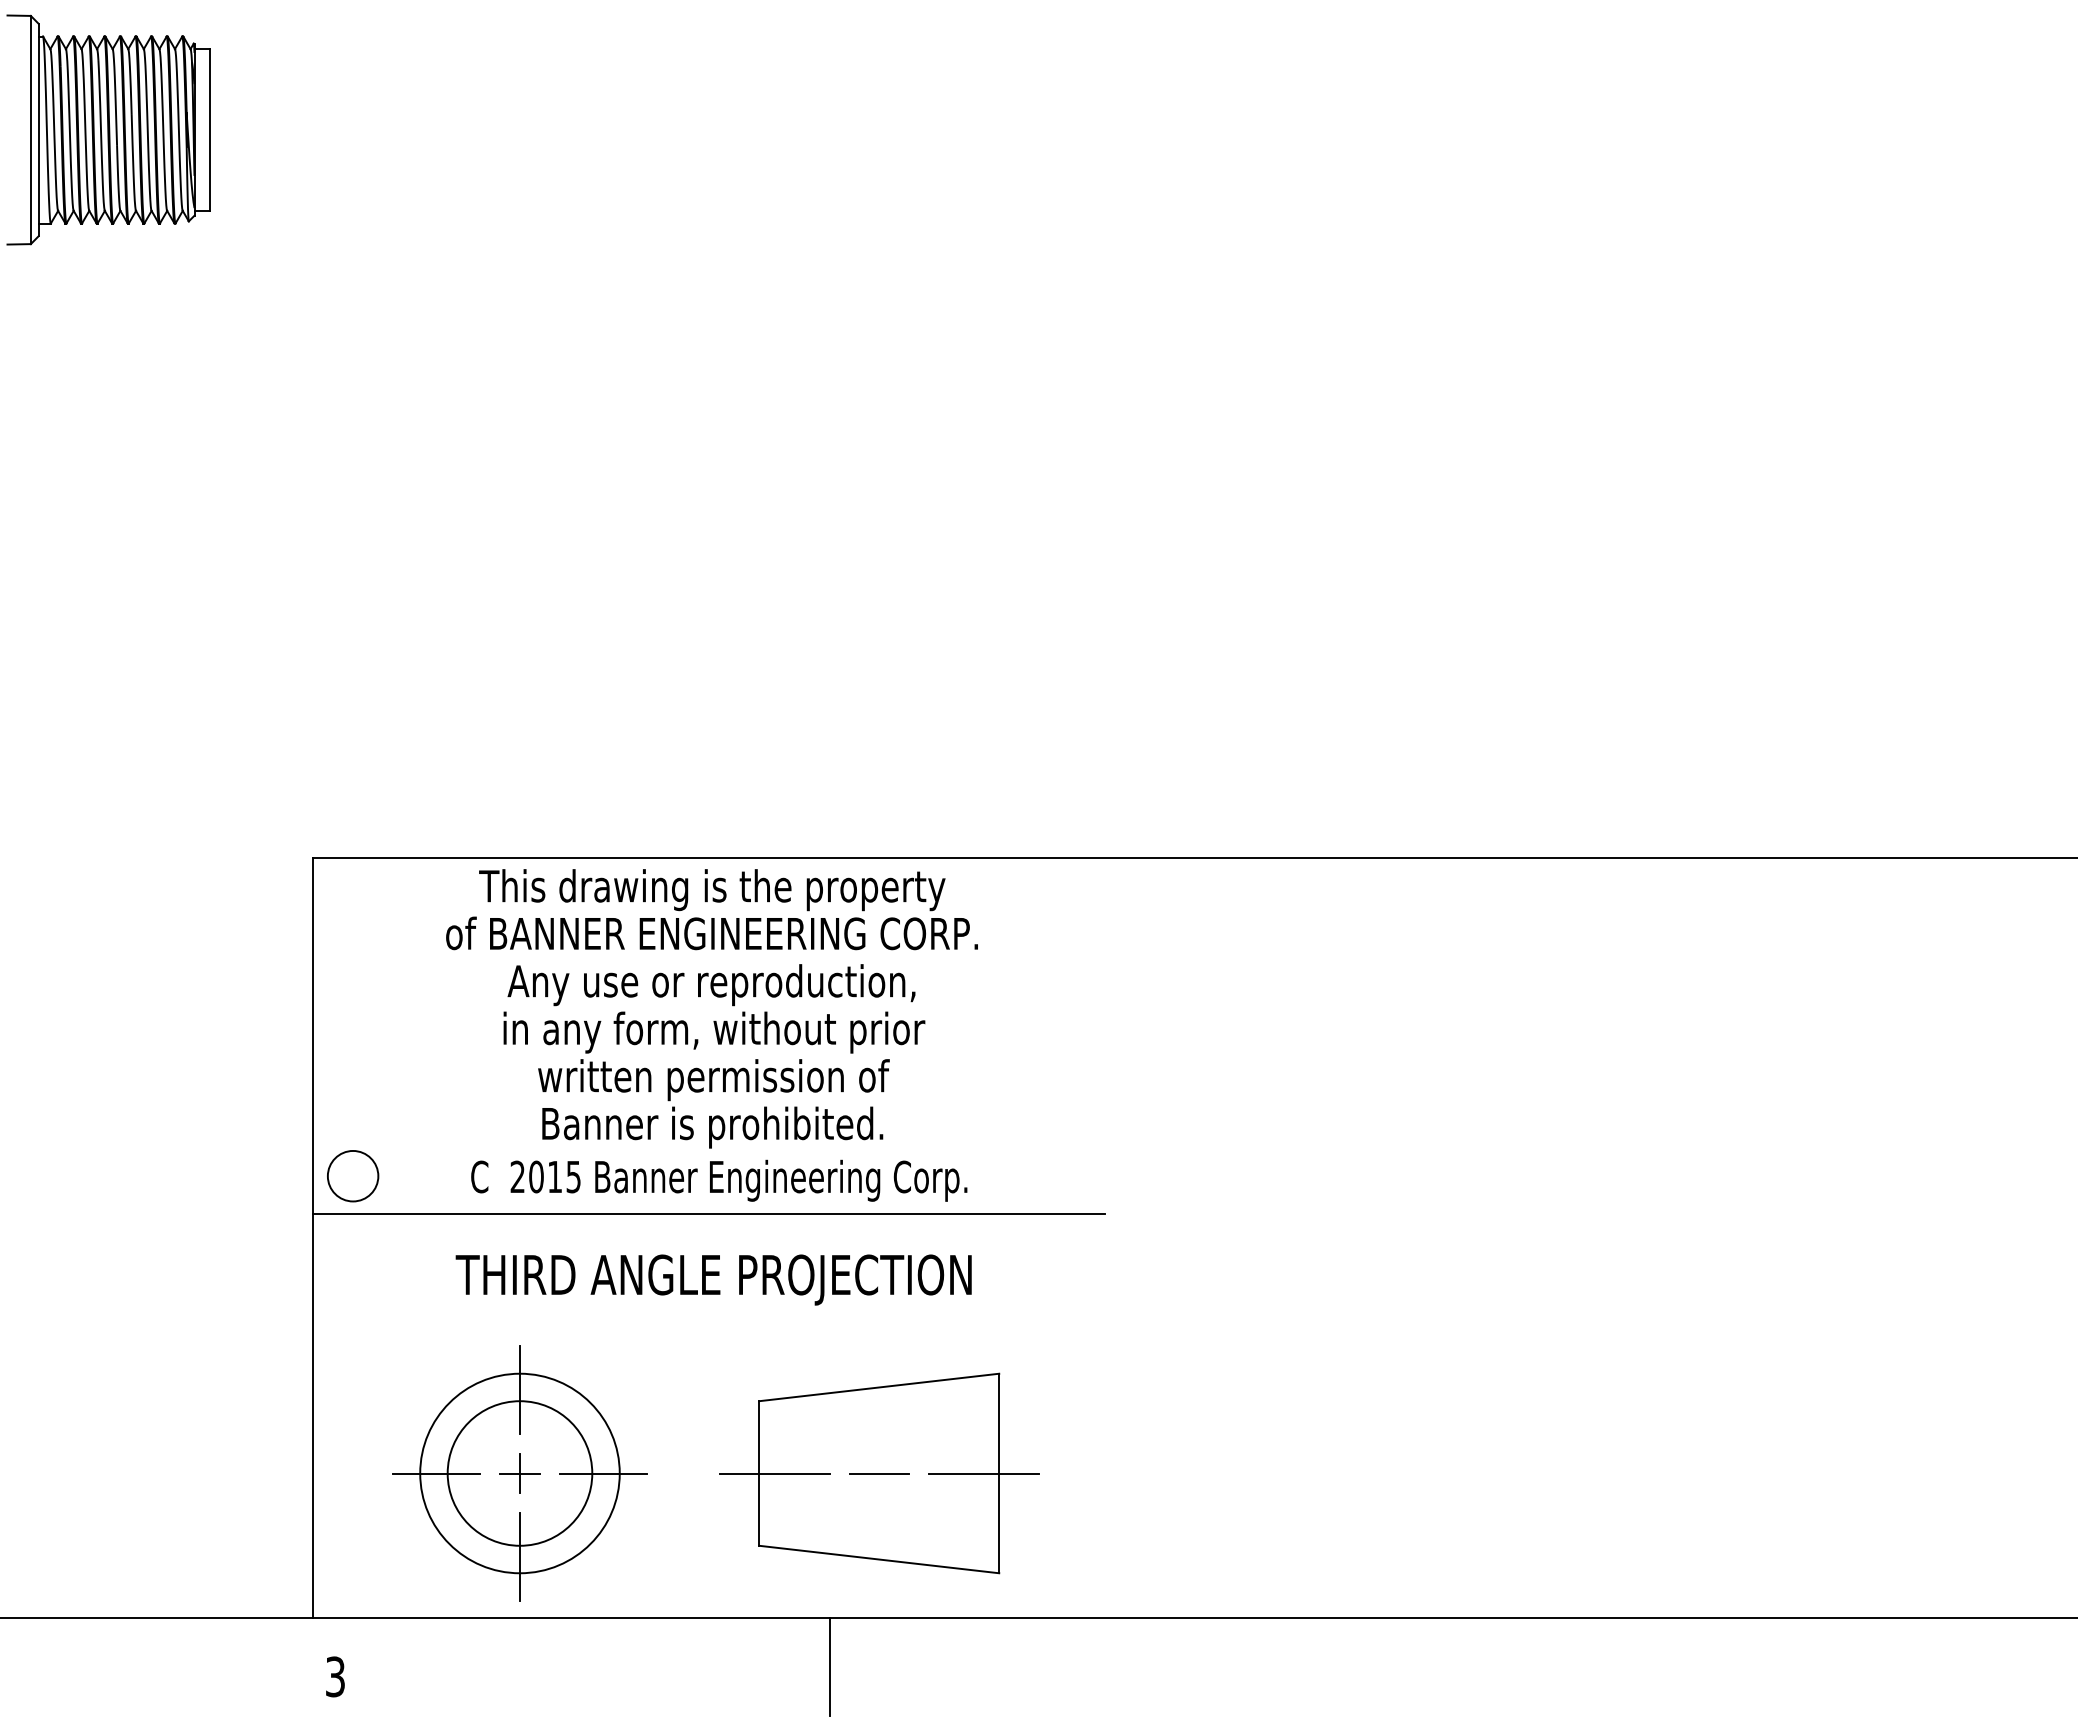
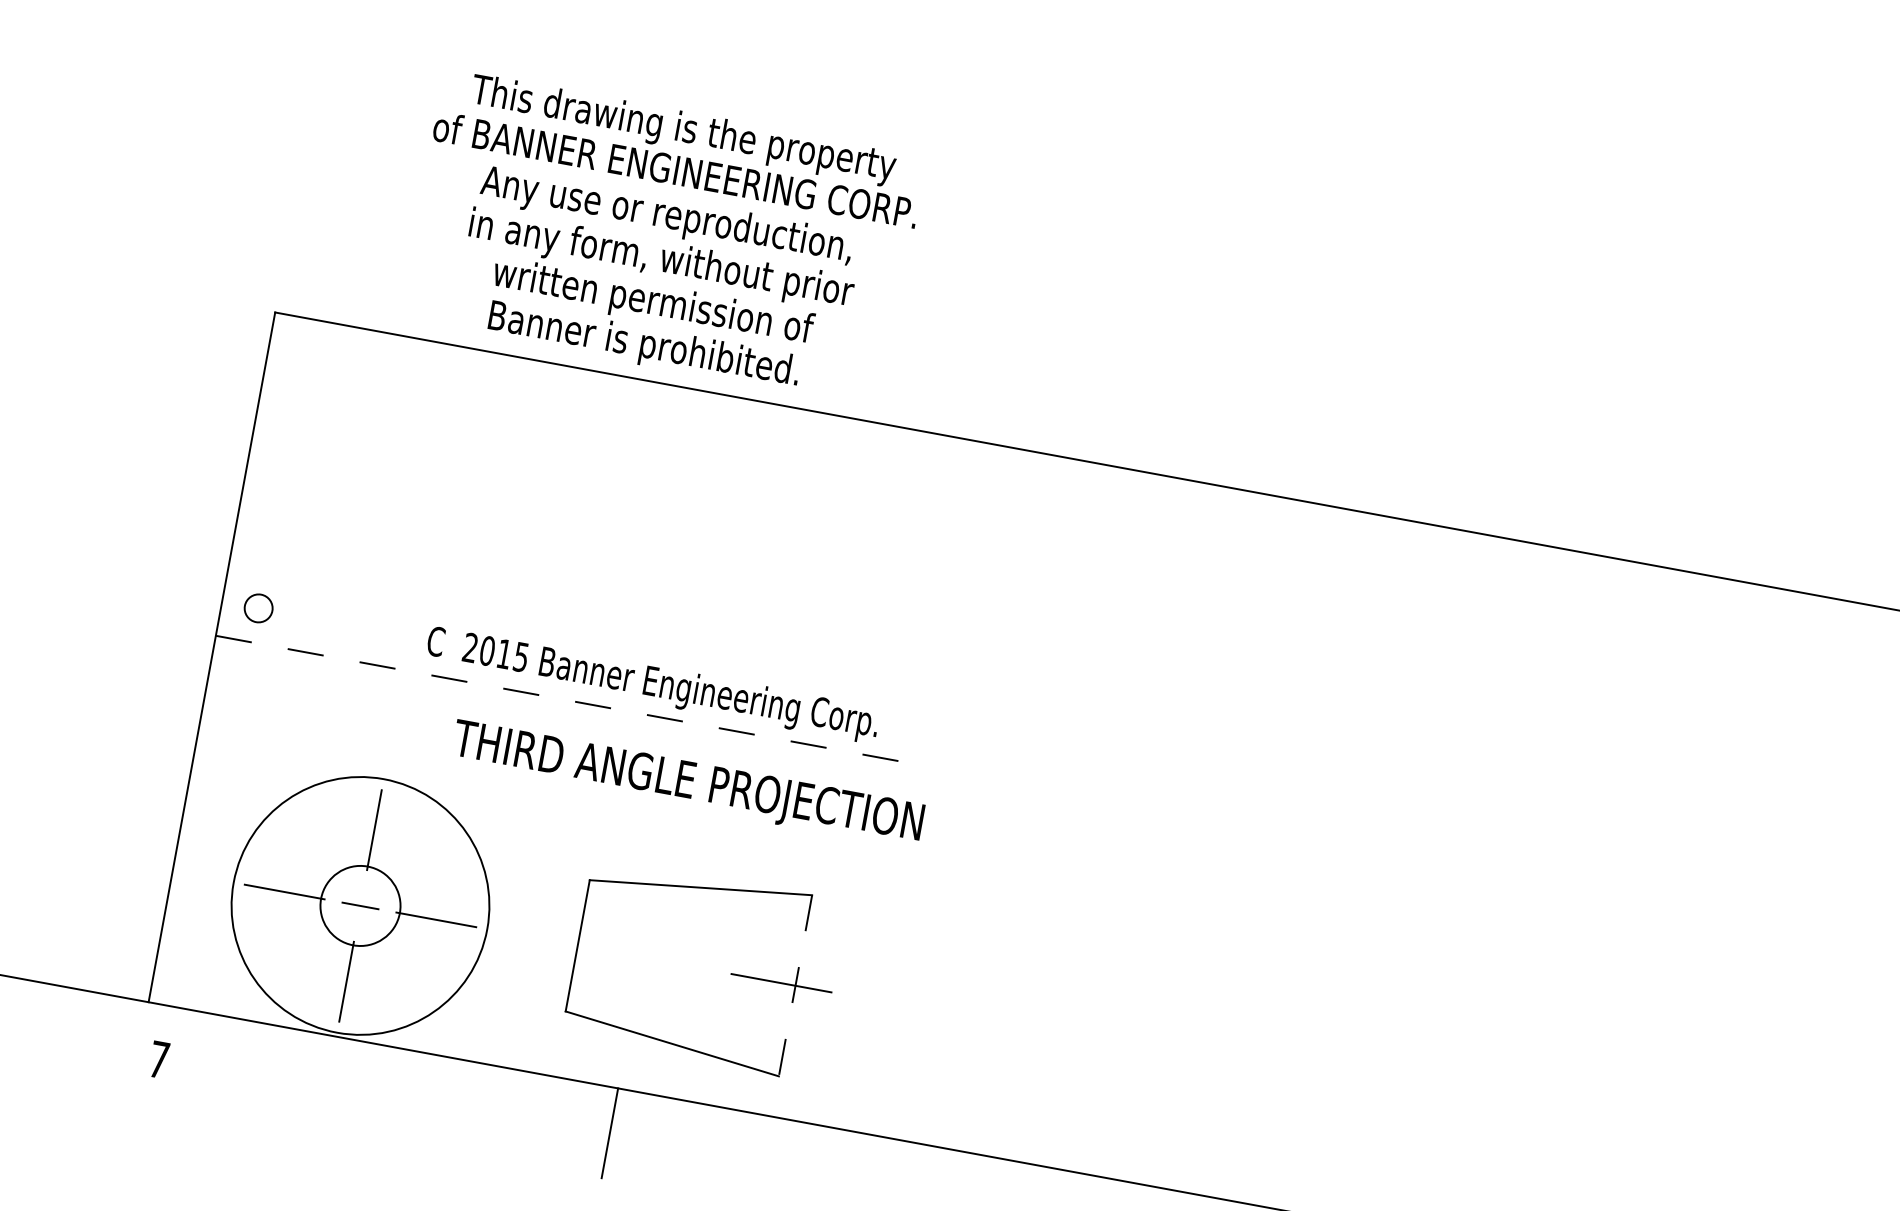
text: (711, 1008) -> (662, 237), moved
circle: (353, 1176) -> (258, 608), size x0.6
text: (719, 1180) -> (653, 684), moved
line: (708, 1213) -> (574, 701), solid -> dashed
text: (713, 1279) -> (687, 783), moved
circle: (519, 1473) -> (360, 905), size x0.6
circle: (519, 1473) -> (360, 905), size x1.4
line: (519, 1473) -> (360, 905), removed
line: (774, 1473) -> (591, 948), removed
line: (878, 1473) -> (685, 965), removed
line: (999, 1473) -> (795, 985), solid -> dashed
text: (335, 1676) -> (159, 1059), 3 -> 7

